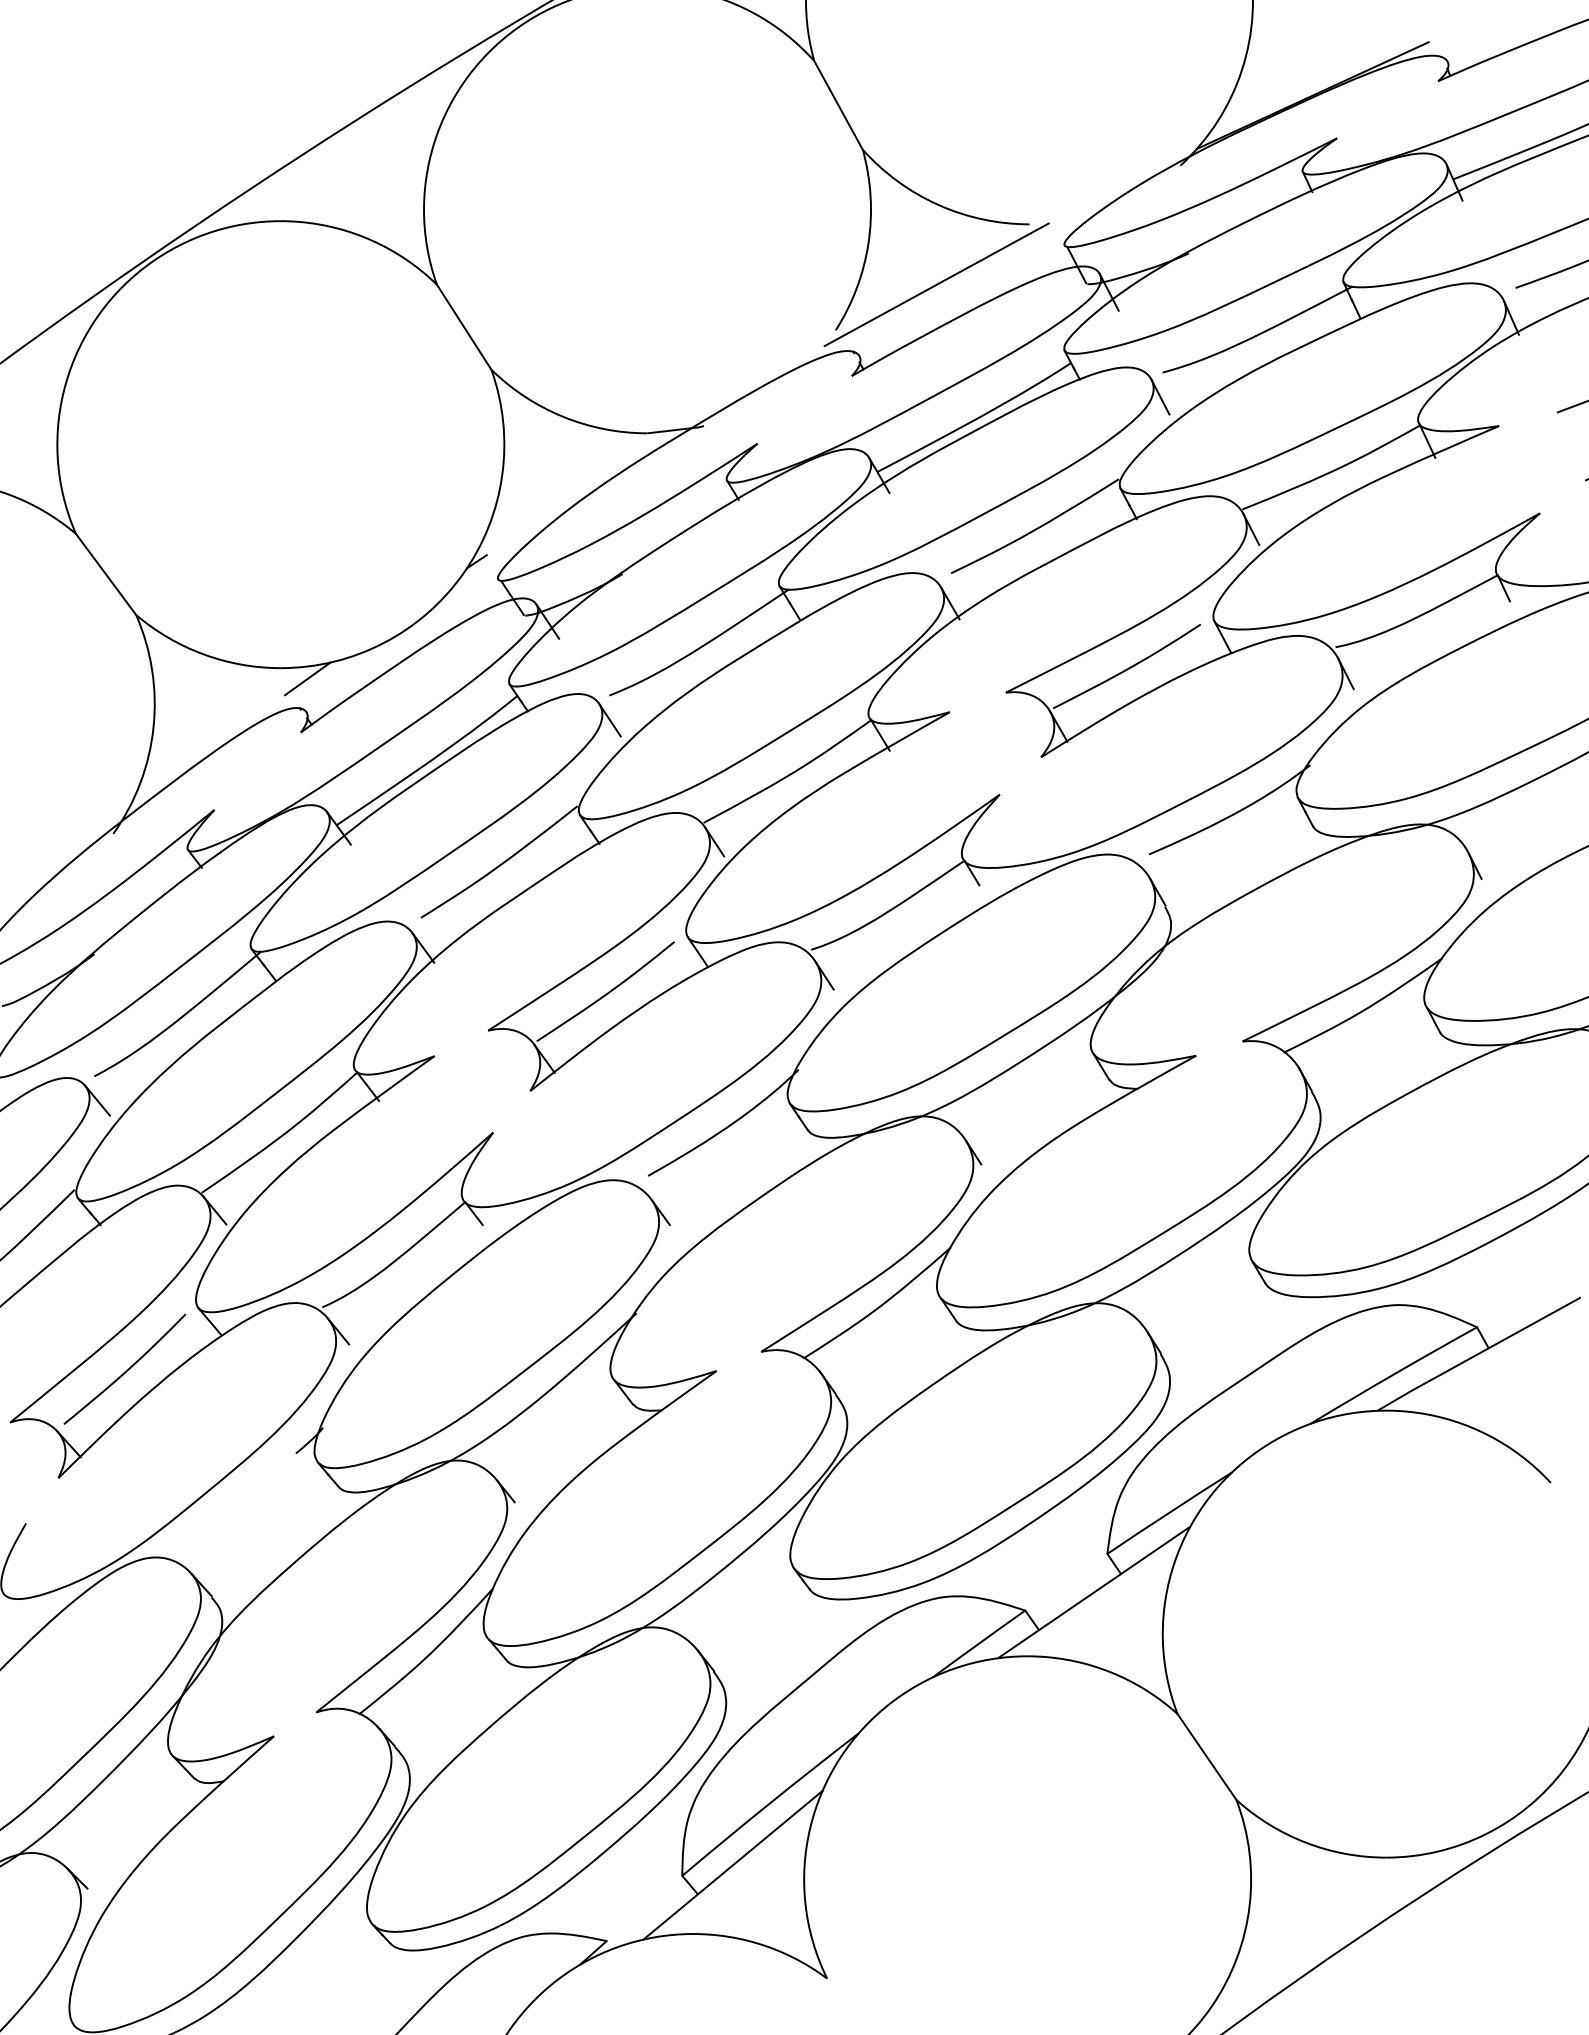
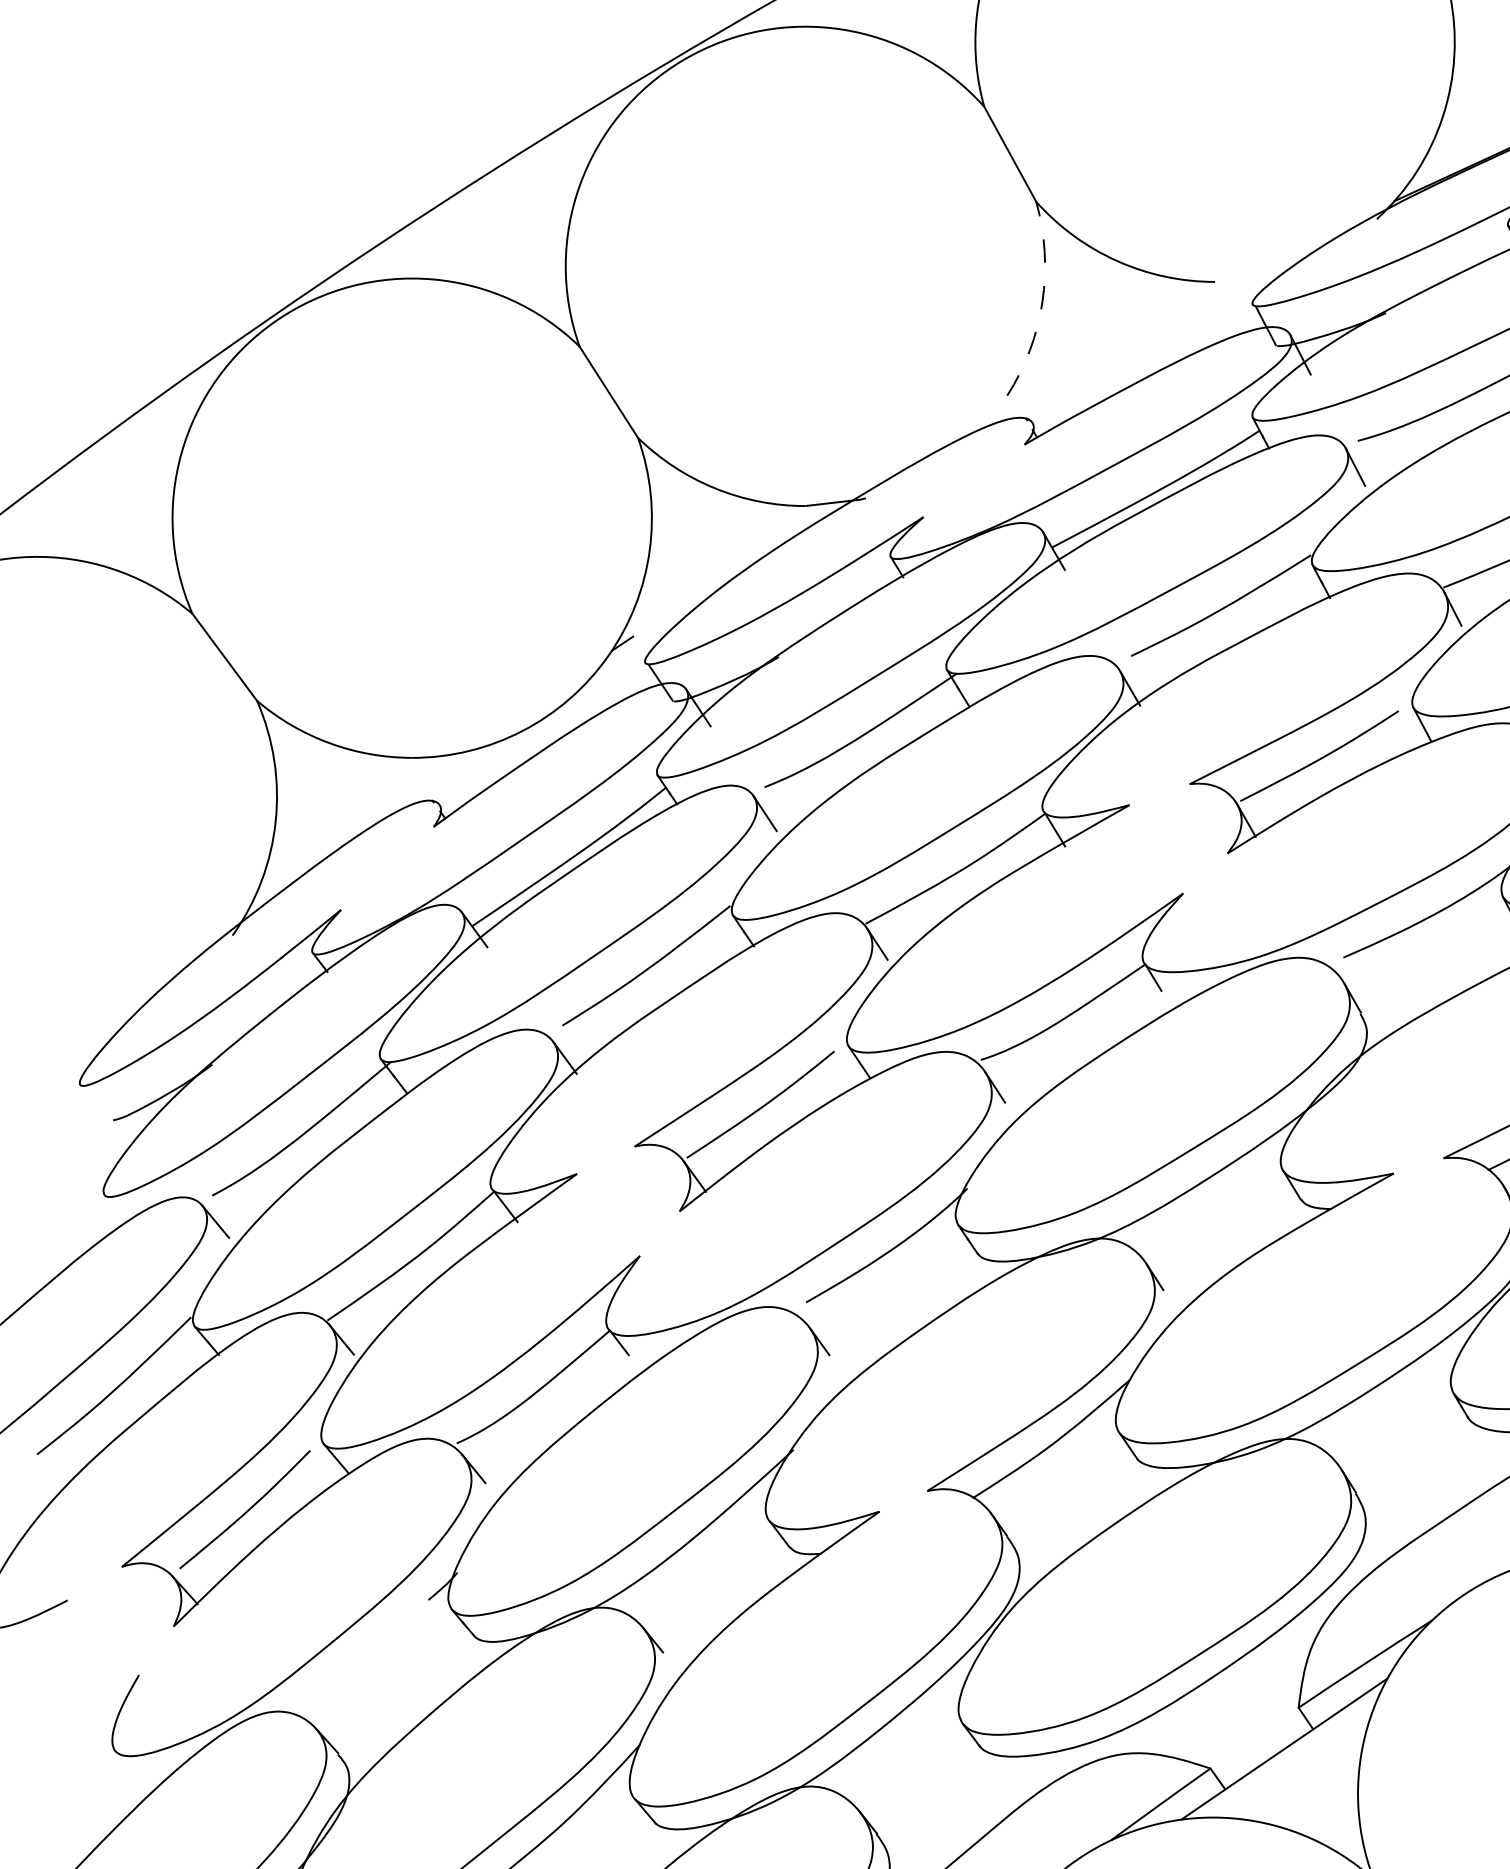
arc: (868, 242) -> (1042, 301), solid -> dashed
line: (936, 284) -> (1115, 346), removed
line: (307, 678) -> (440, 768), removed

